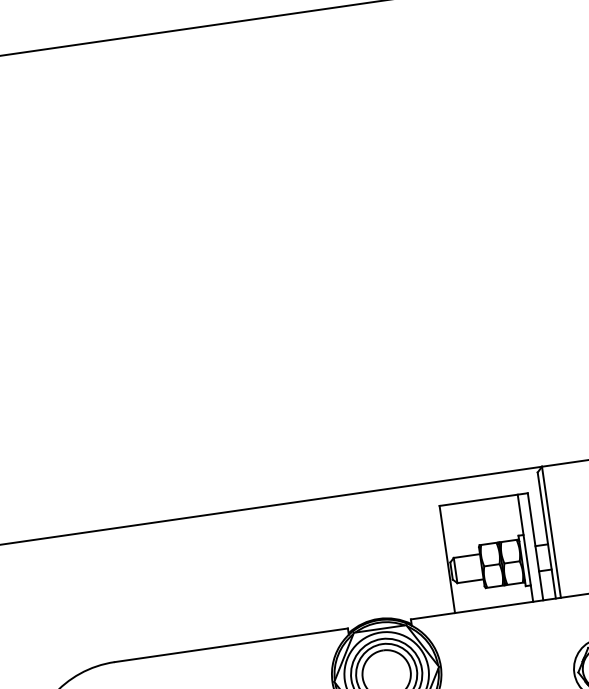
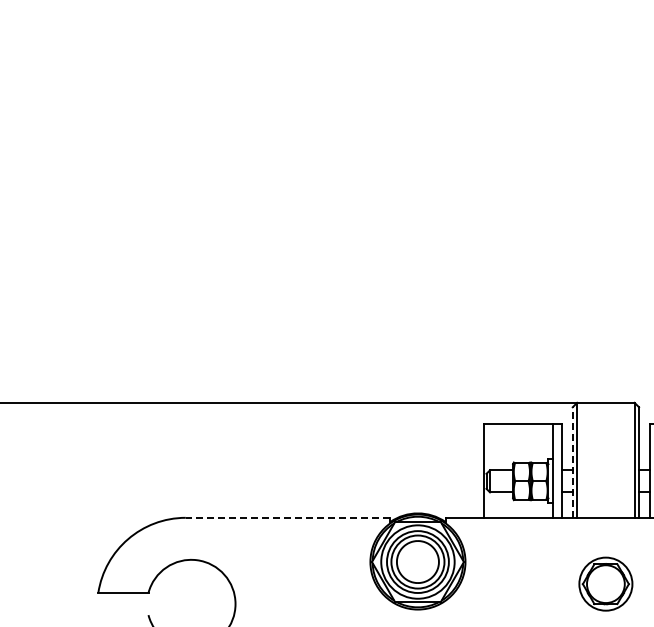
line: (546, 535) -> (572, 462), solid -> dashed
line: (230, 645) -> (287, 517), solid -> dashed

